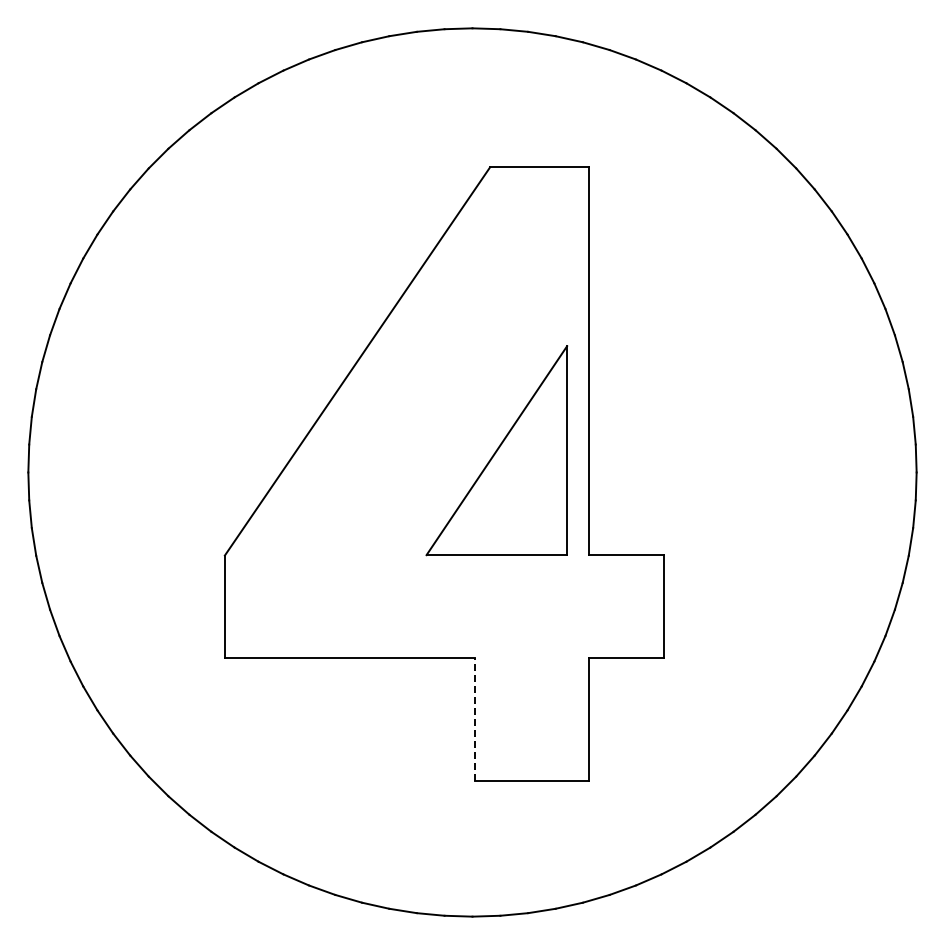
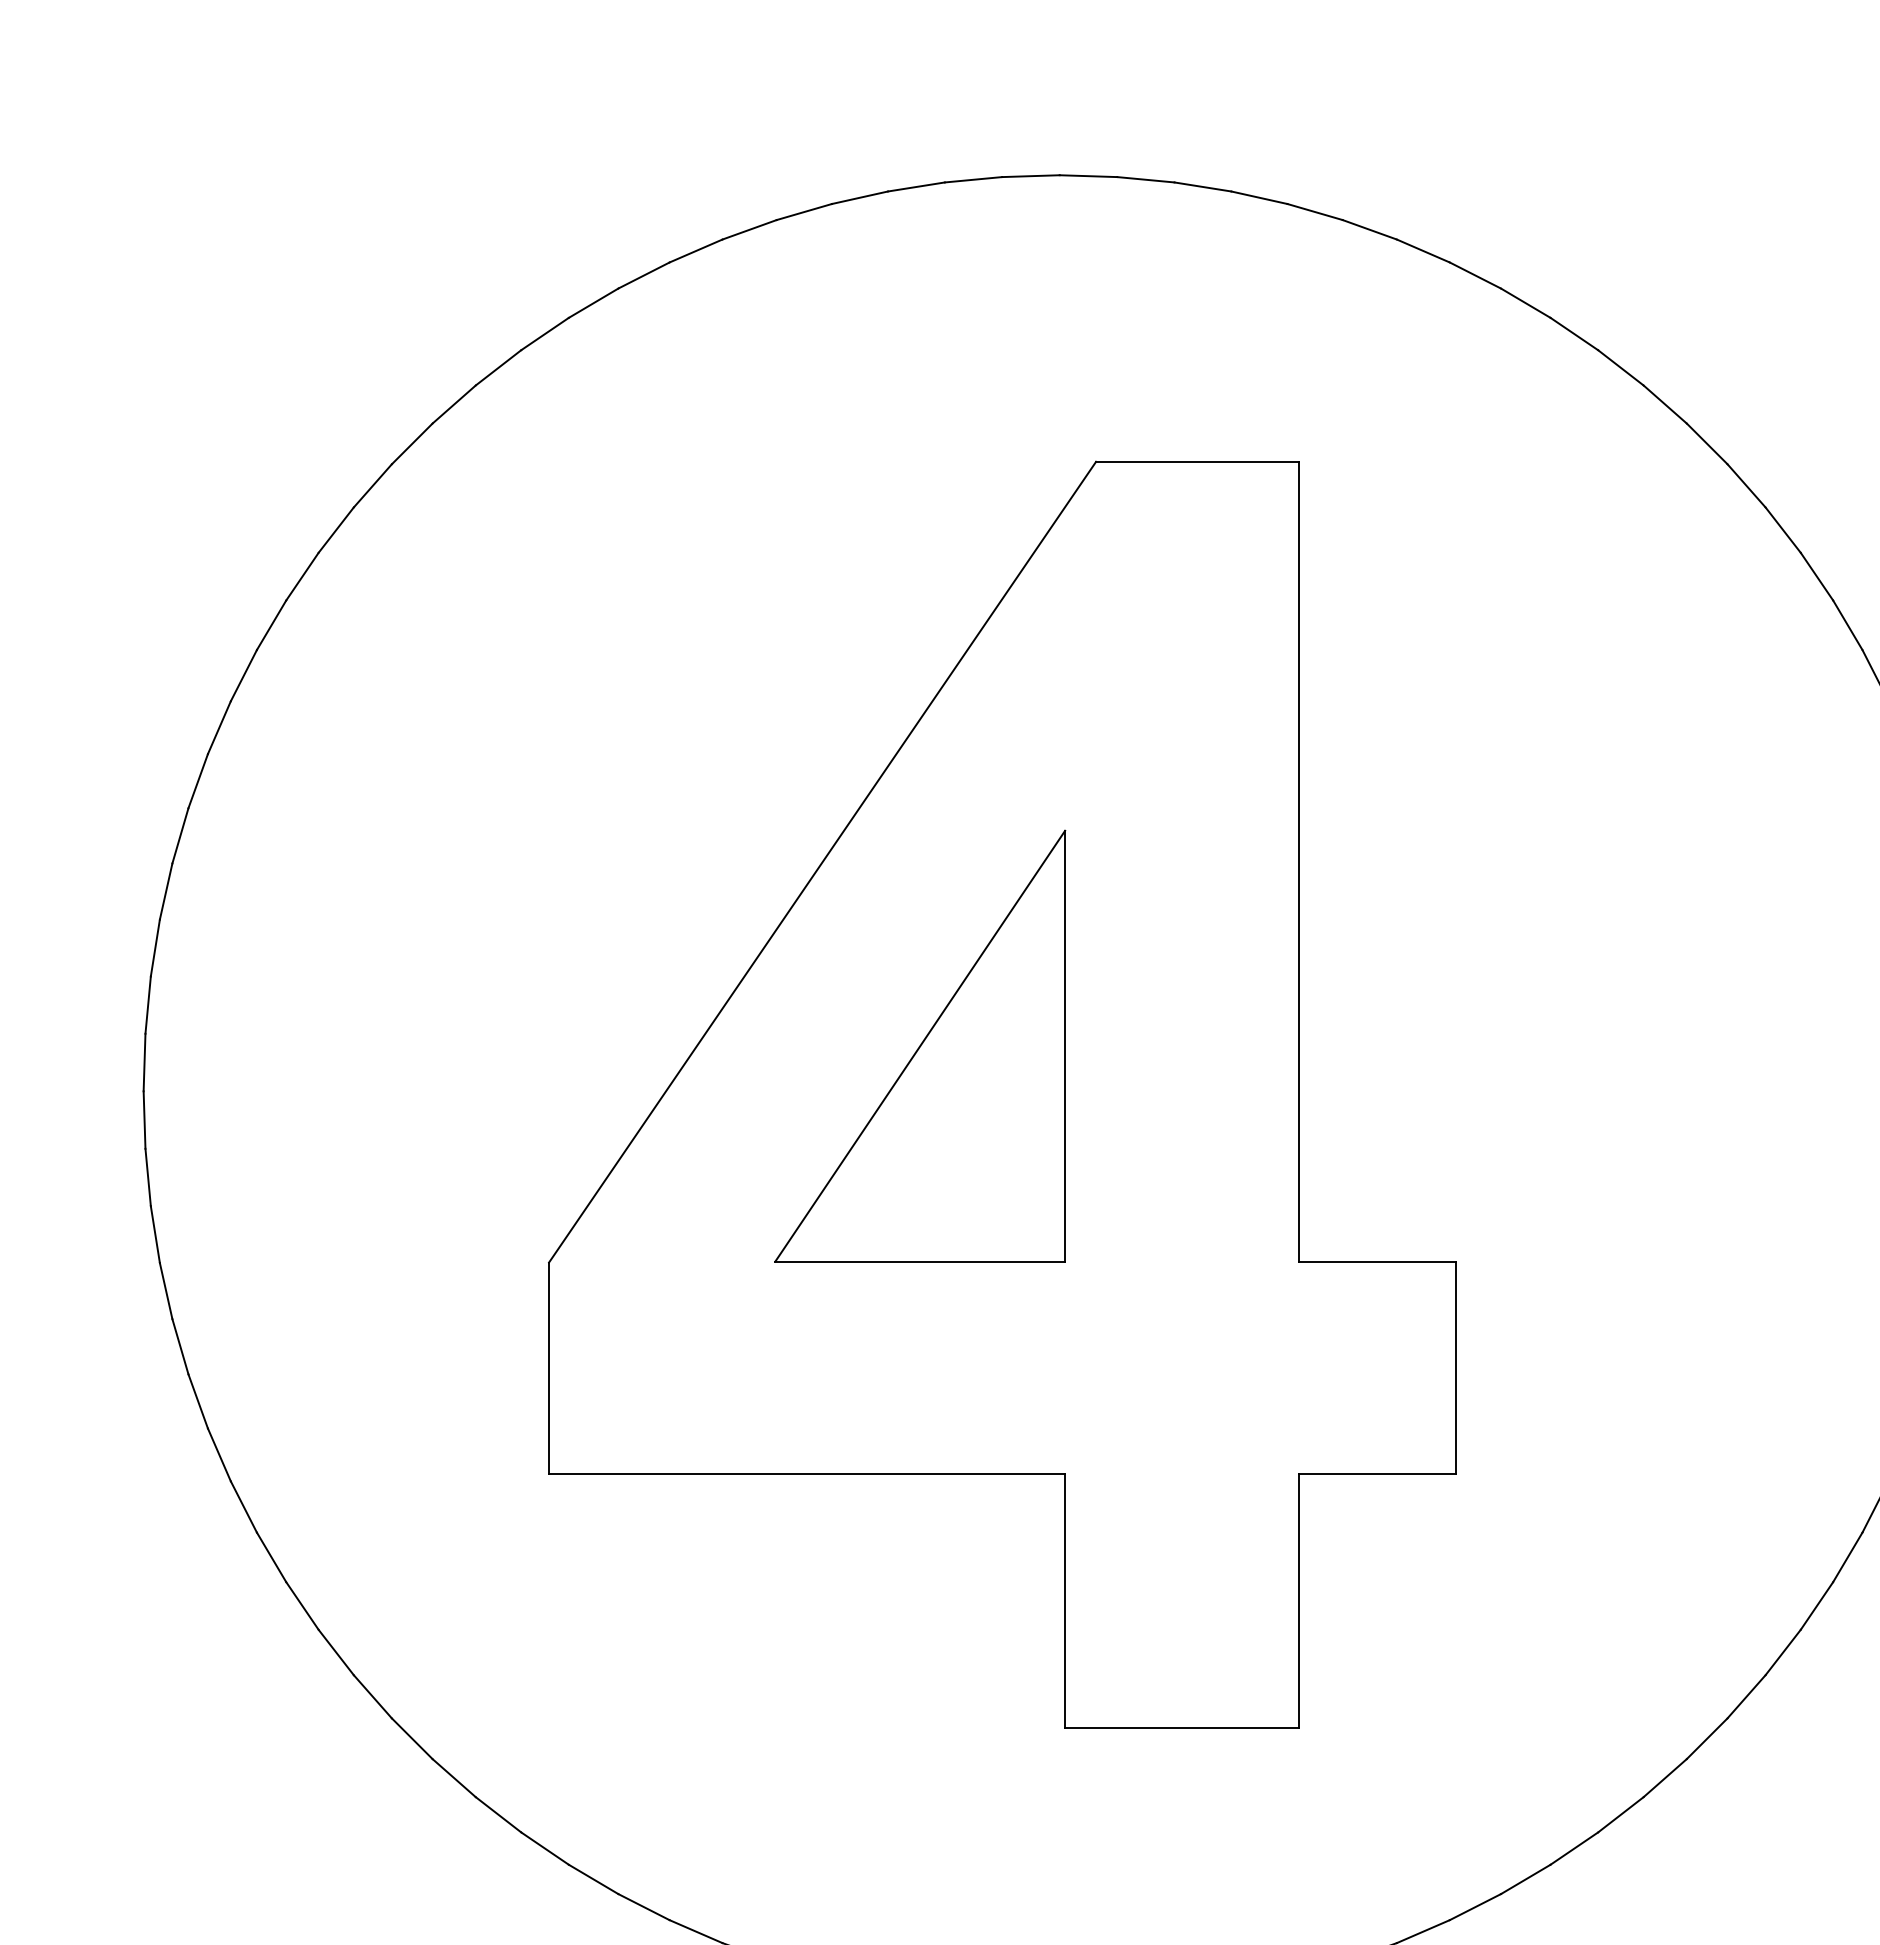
part: (496, 450) -> (919, 1045), moved
line: (475, 719) -> (1065, 1600), dashed -> solid

